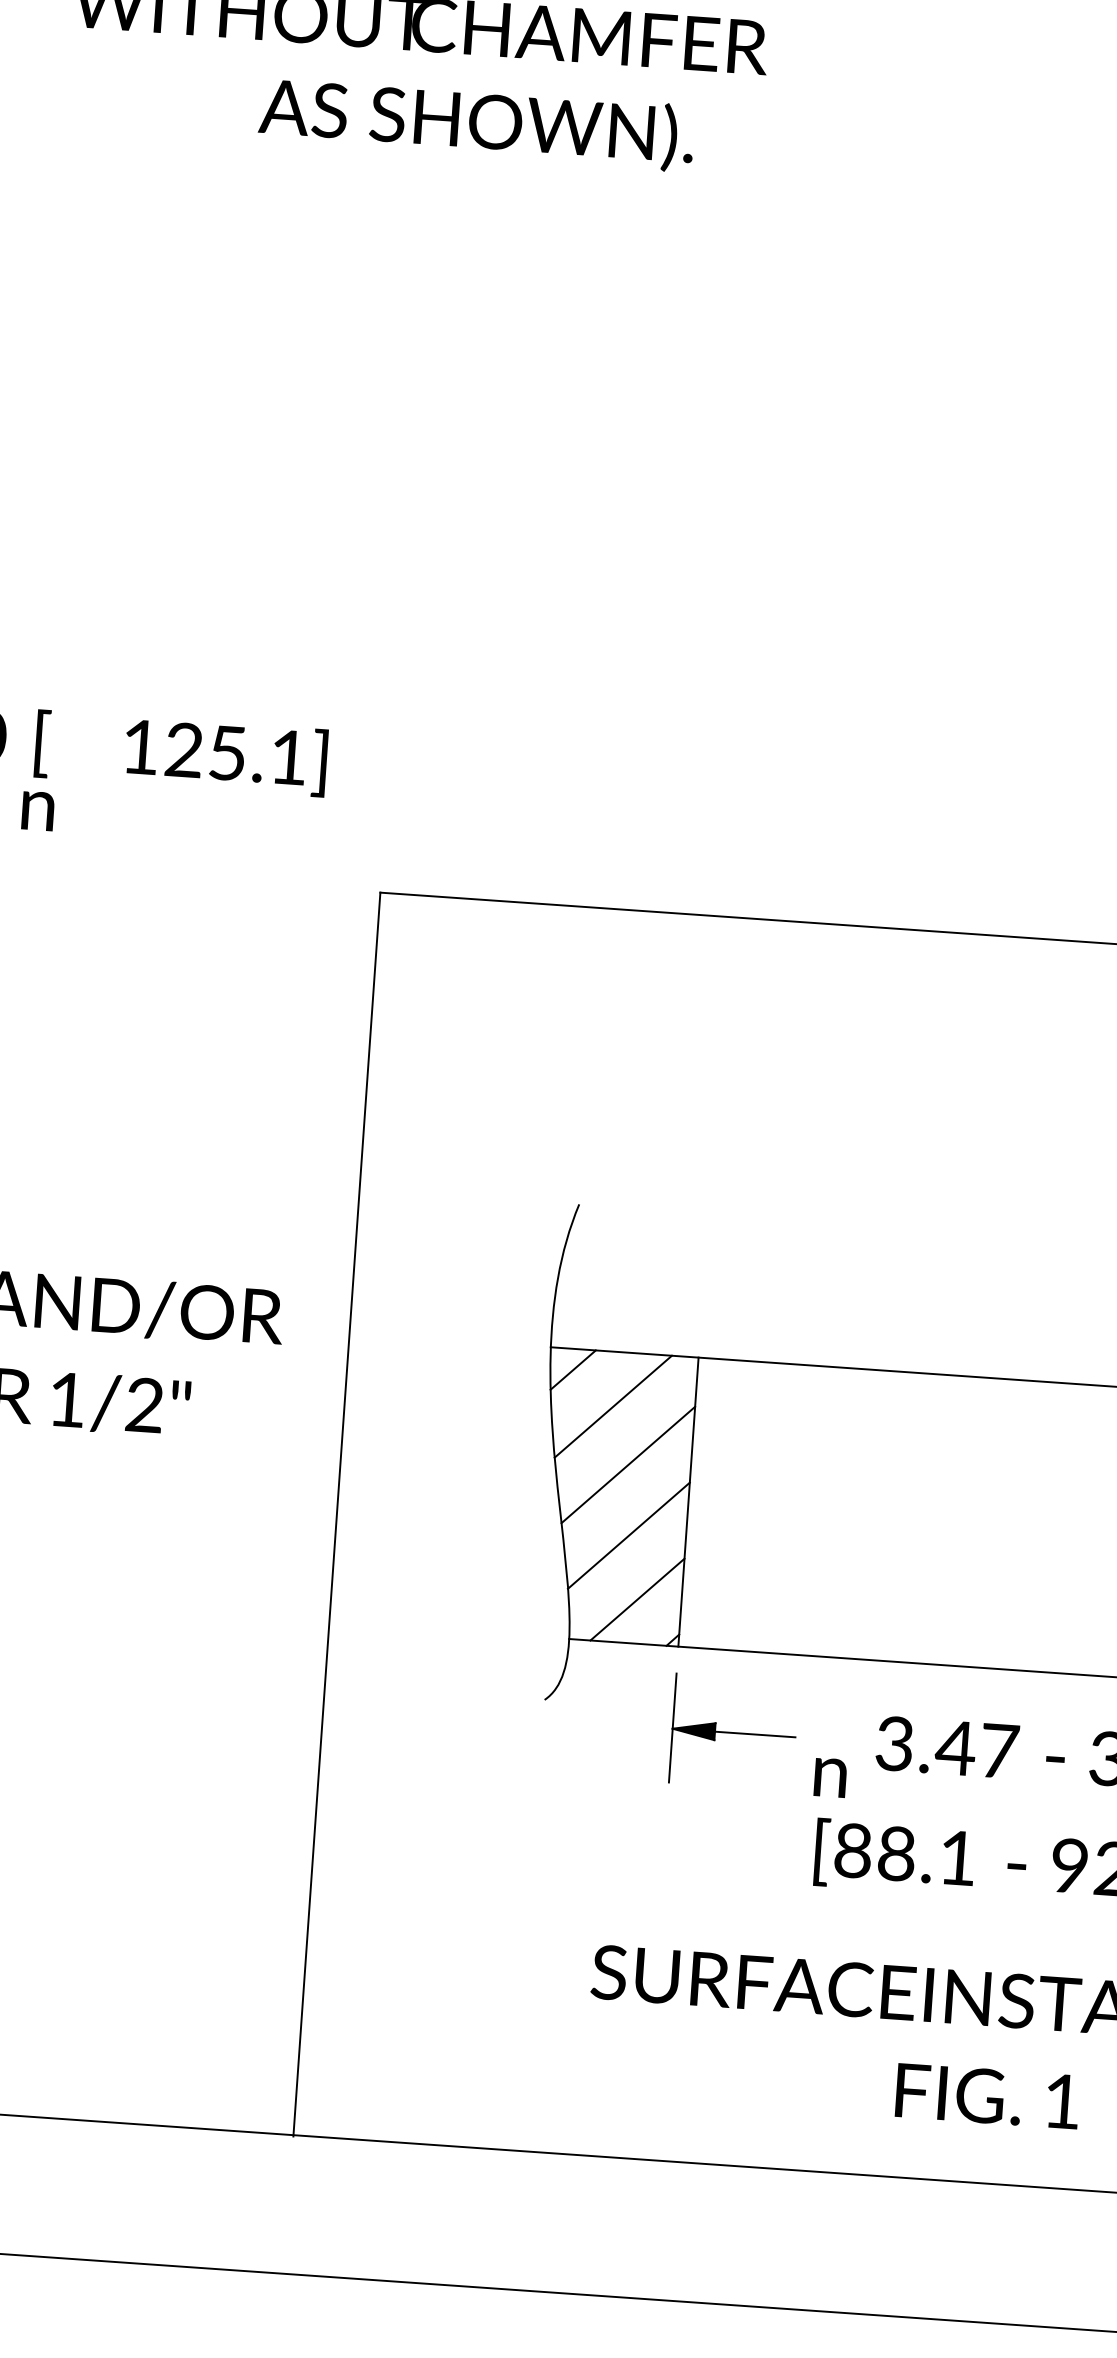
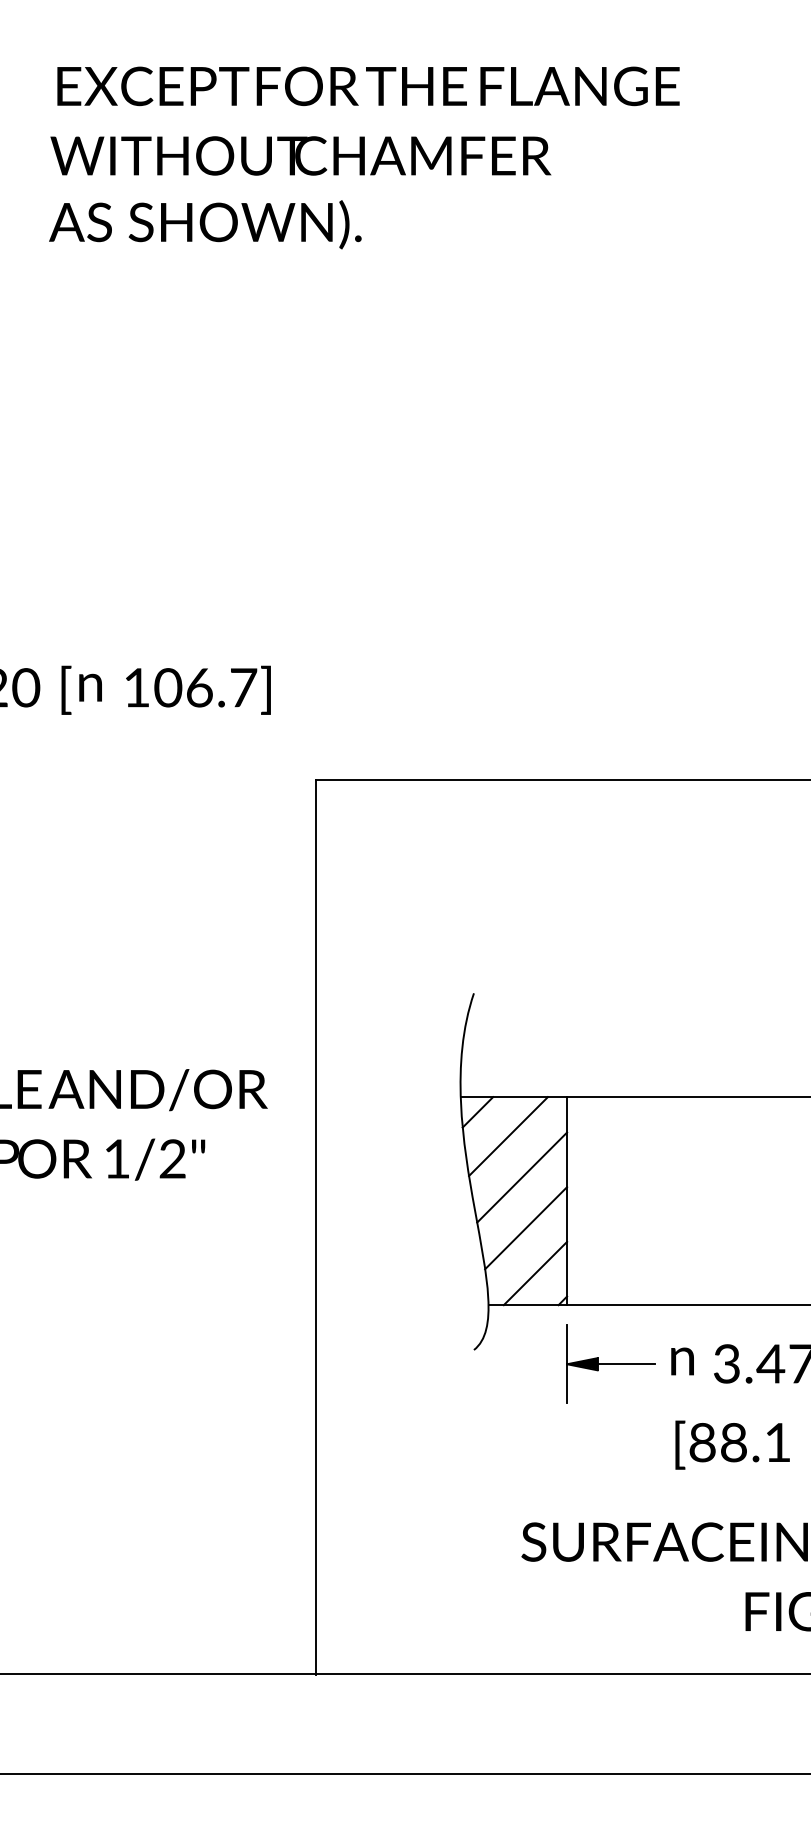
text: (476, 123) -> (205, 224), moved
text: (236, 753) -> (205, 687), 125.1] -> 106.7]
text: (37, 810) -> (90, 687), moved
text: (830, 1777) -> (682, 1361), moved

